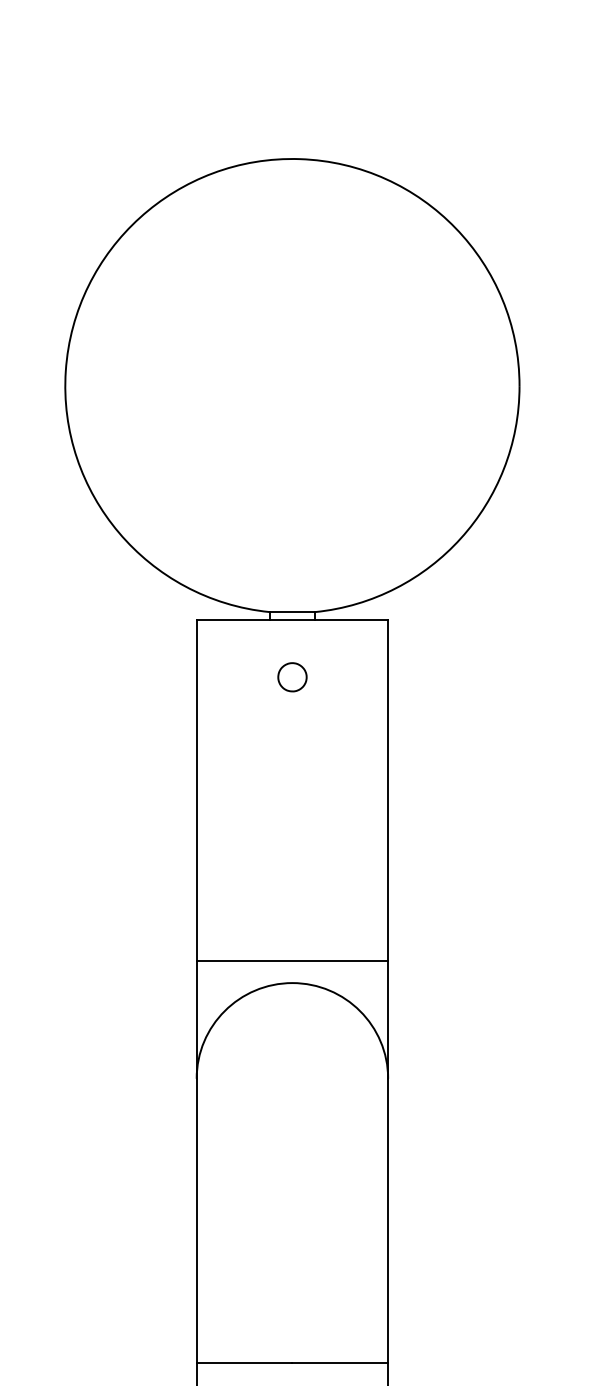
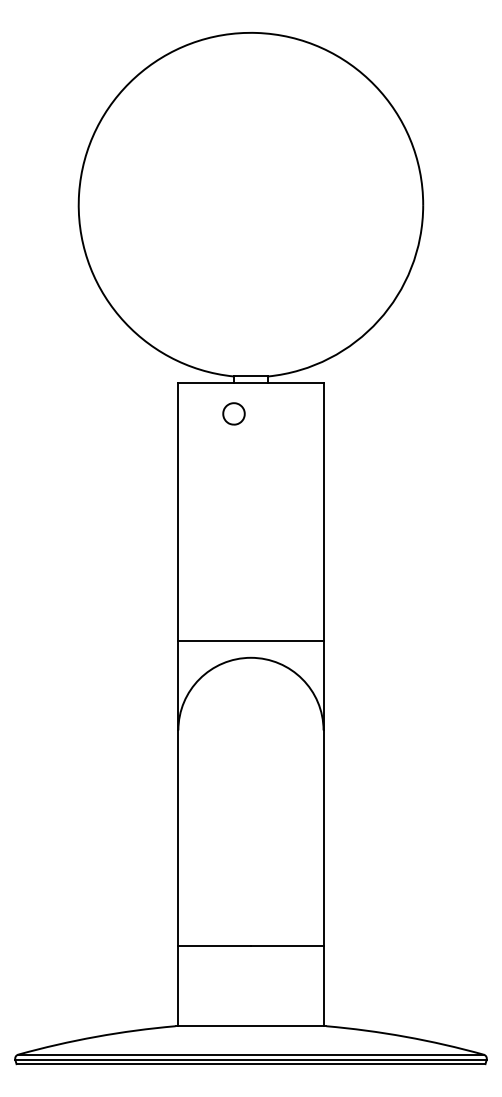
part: (291, 676) -> (233, 413), moved

